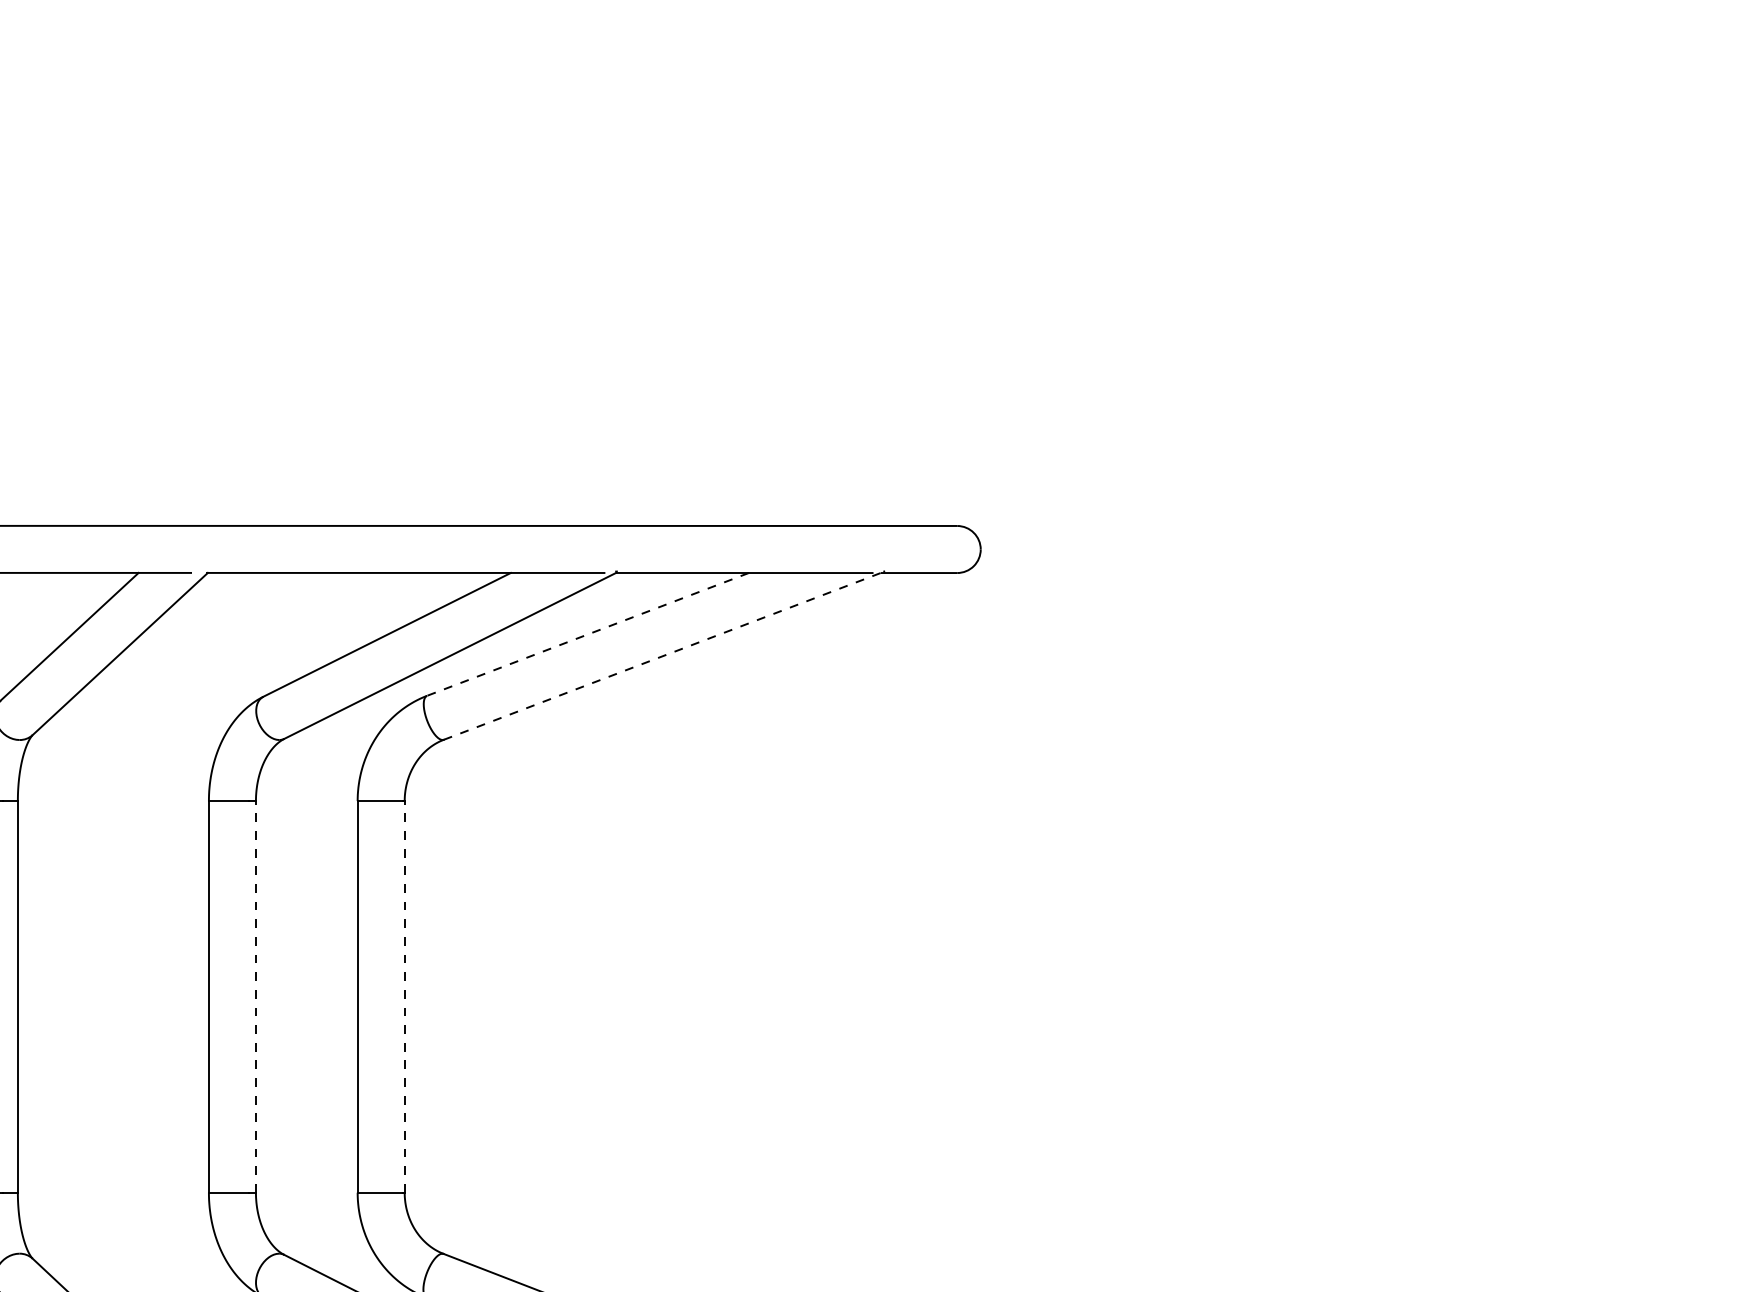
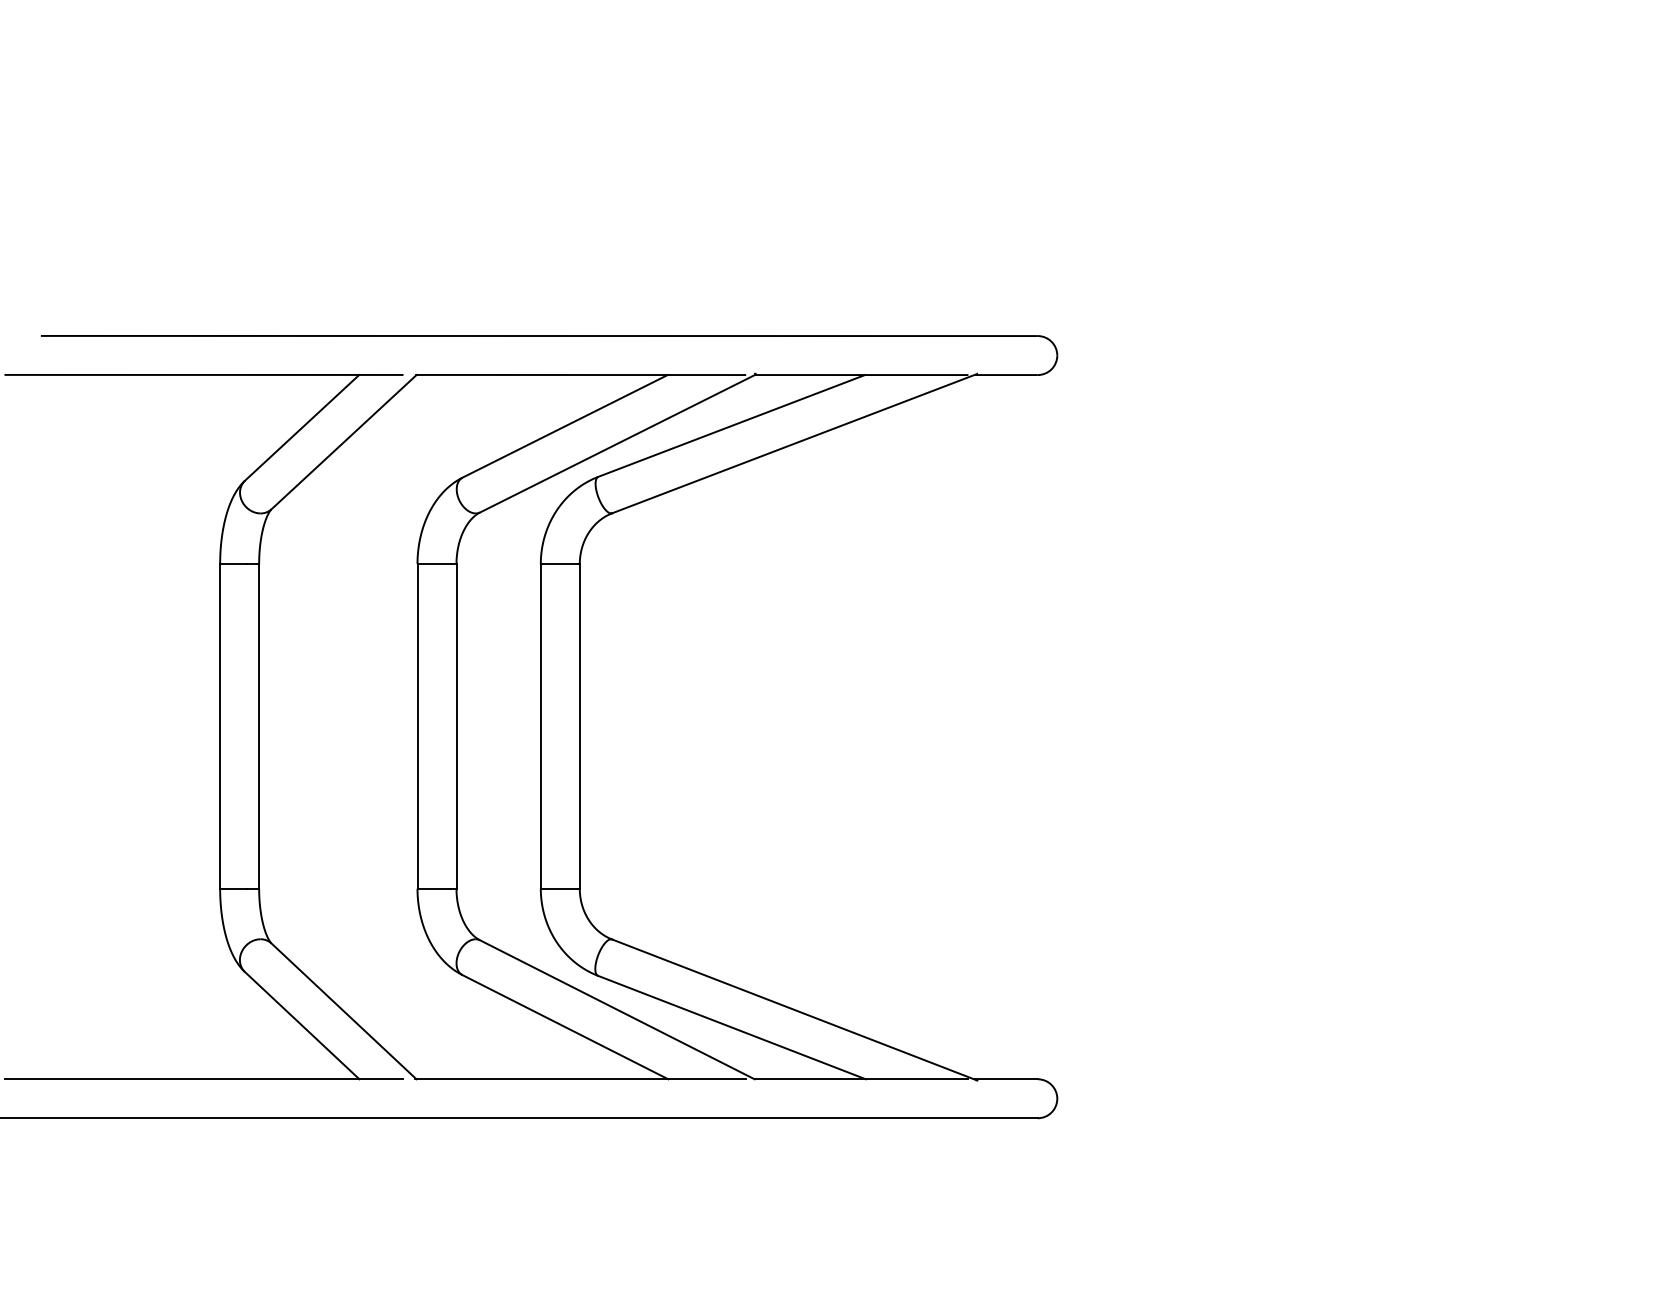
line: (587, 633) -> (731, 425), dashed -> solid
line: (663, 655) -> (794, 443), dashed -> solid
line: (255, 995) -> (456, 725), dashed -> solid
line: (404, 995) -> (579, 725), dashed -> solid

